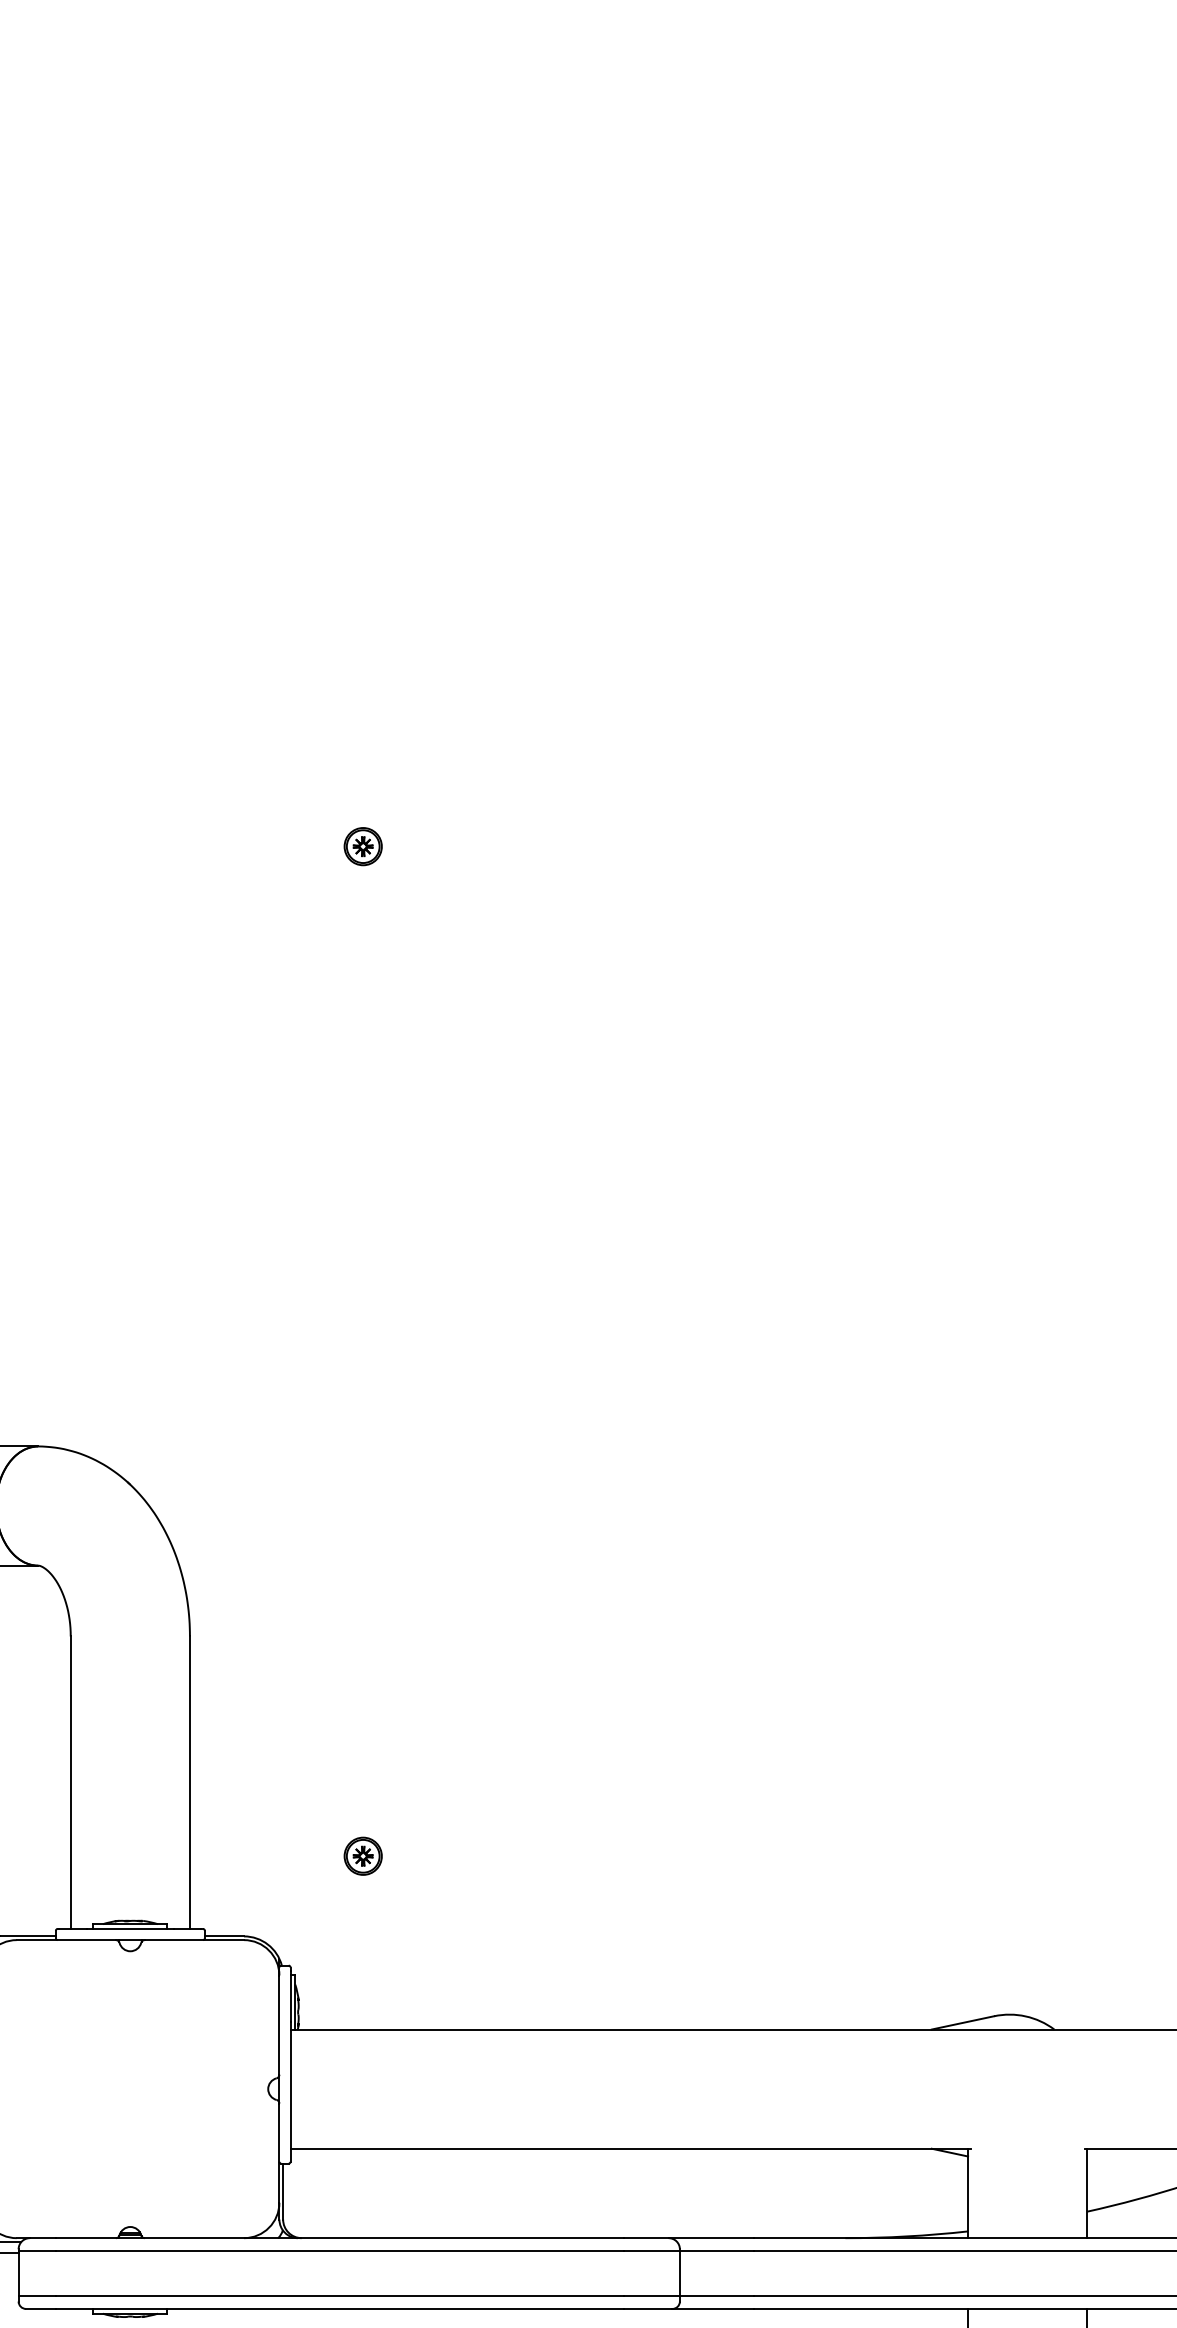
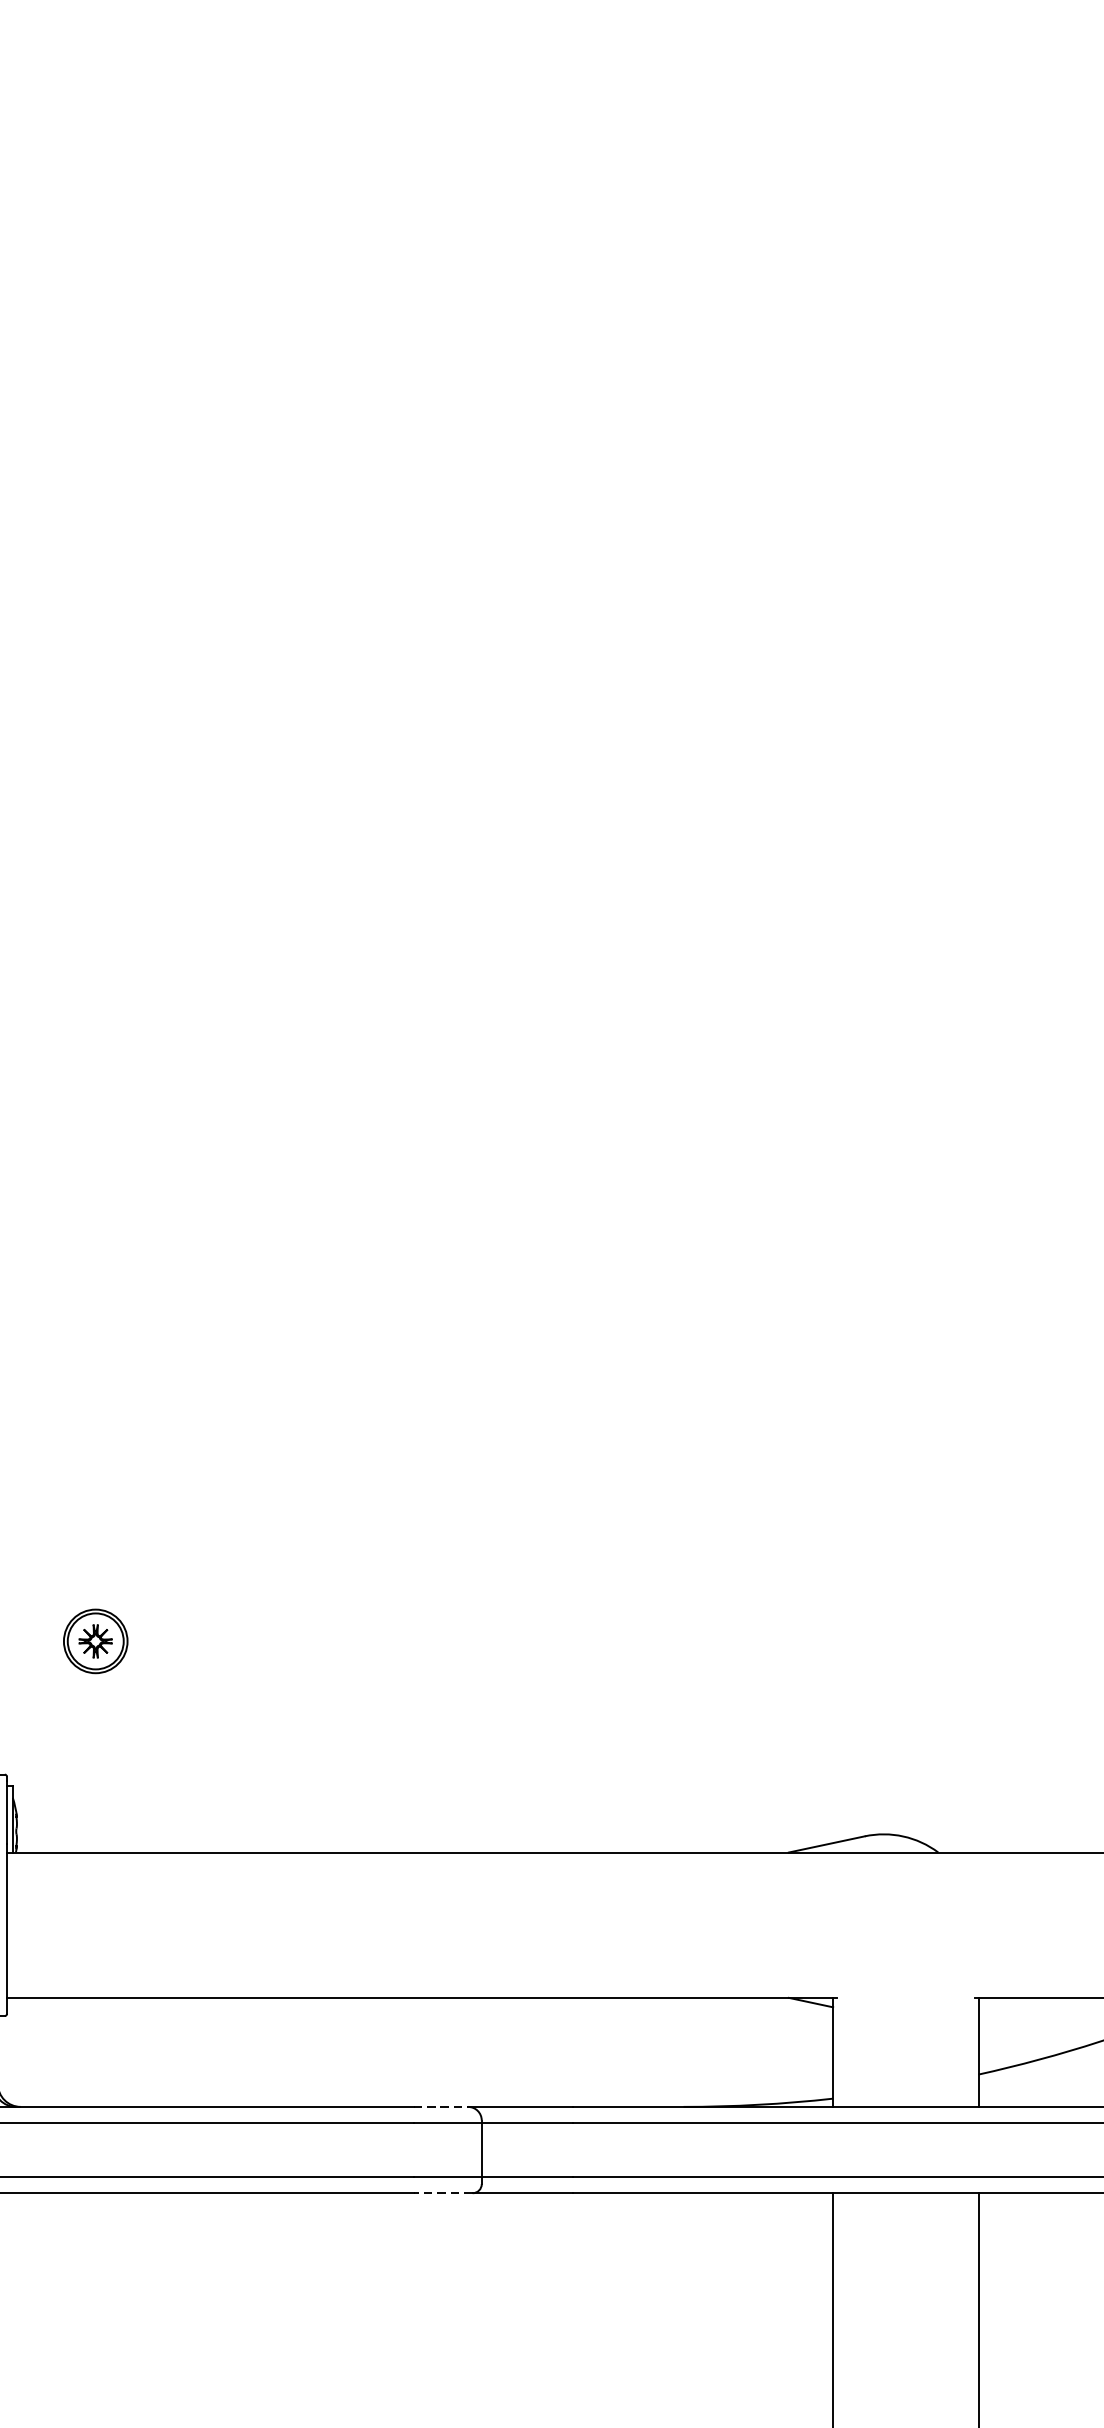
part: (362, 846) -> (94, 410), removed
part: (362, 1855) -> (94, 1640), size x1.4
line: (646, 2238) -> (441, 2107), solid -> dashed
line: (647, 2308) -> (442, 2192), solid -> dashed

